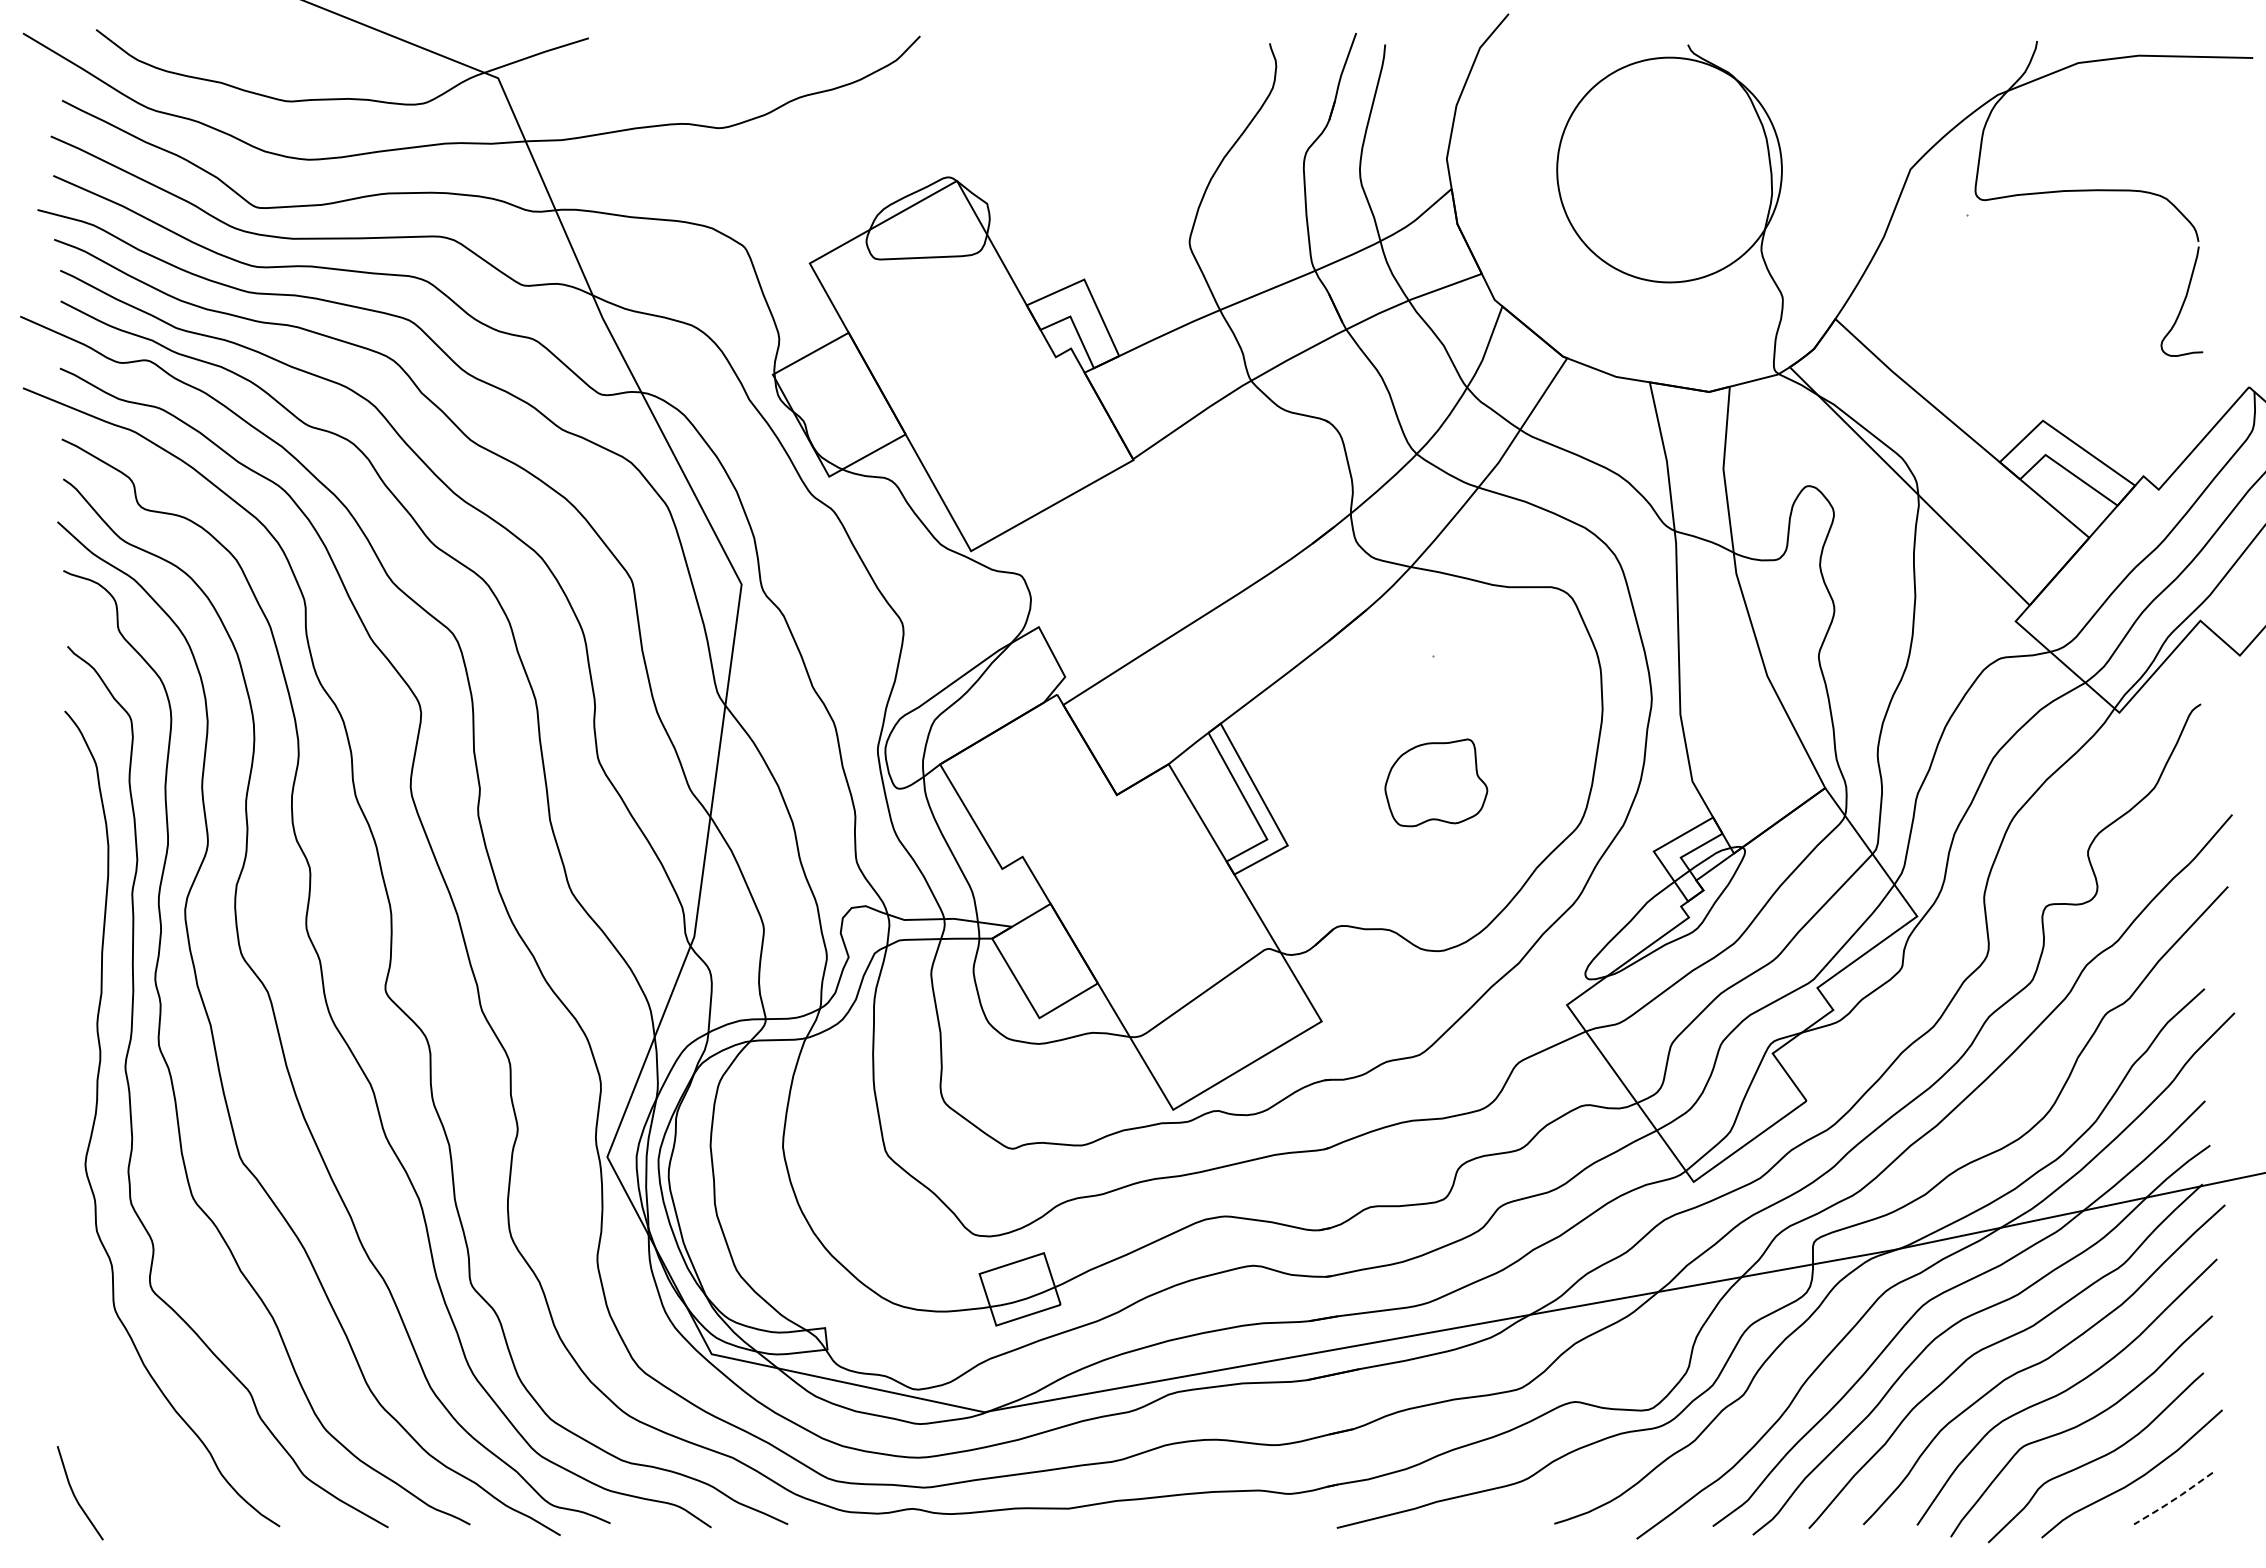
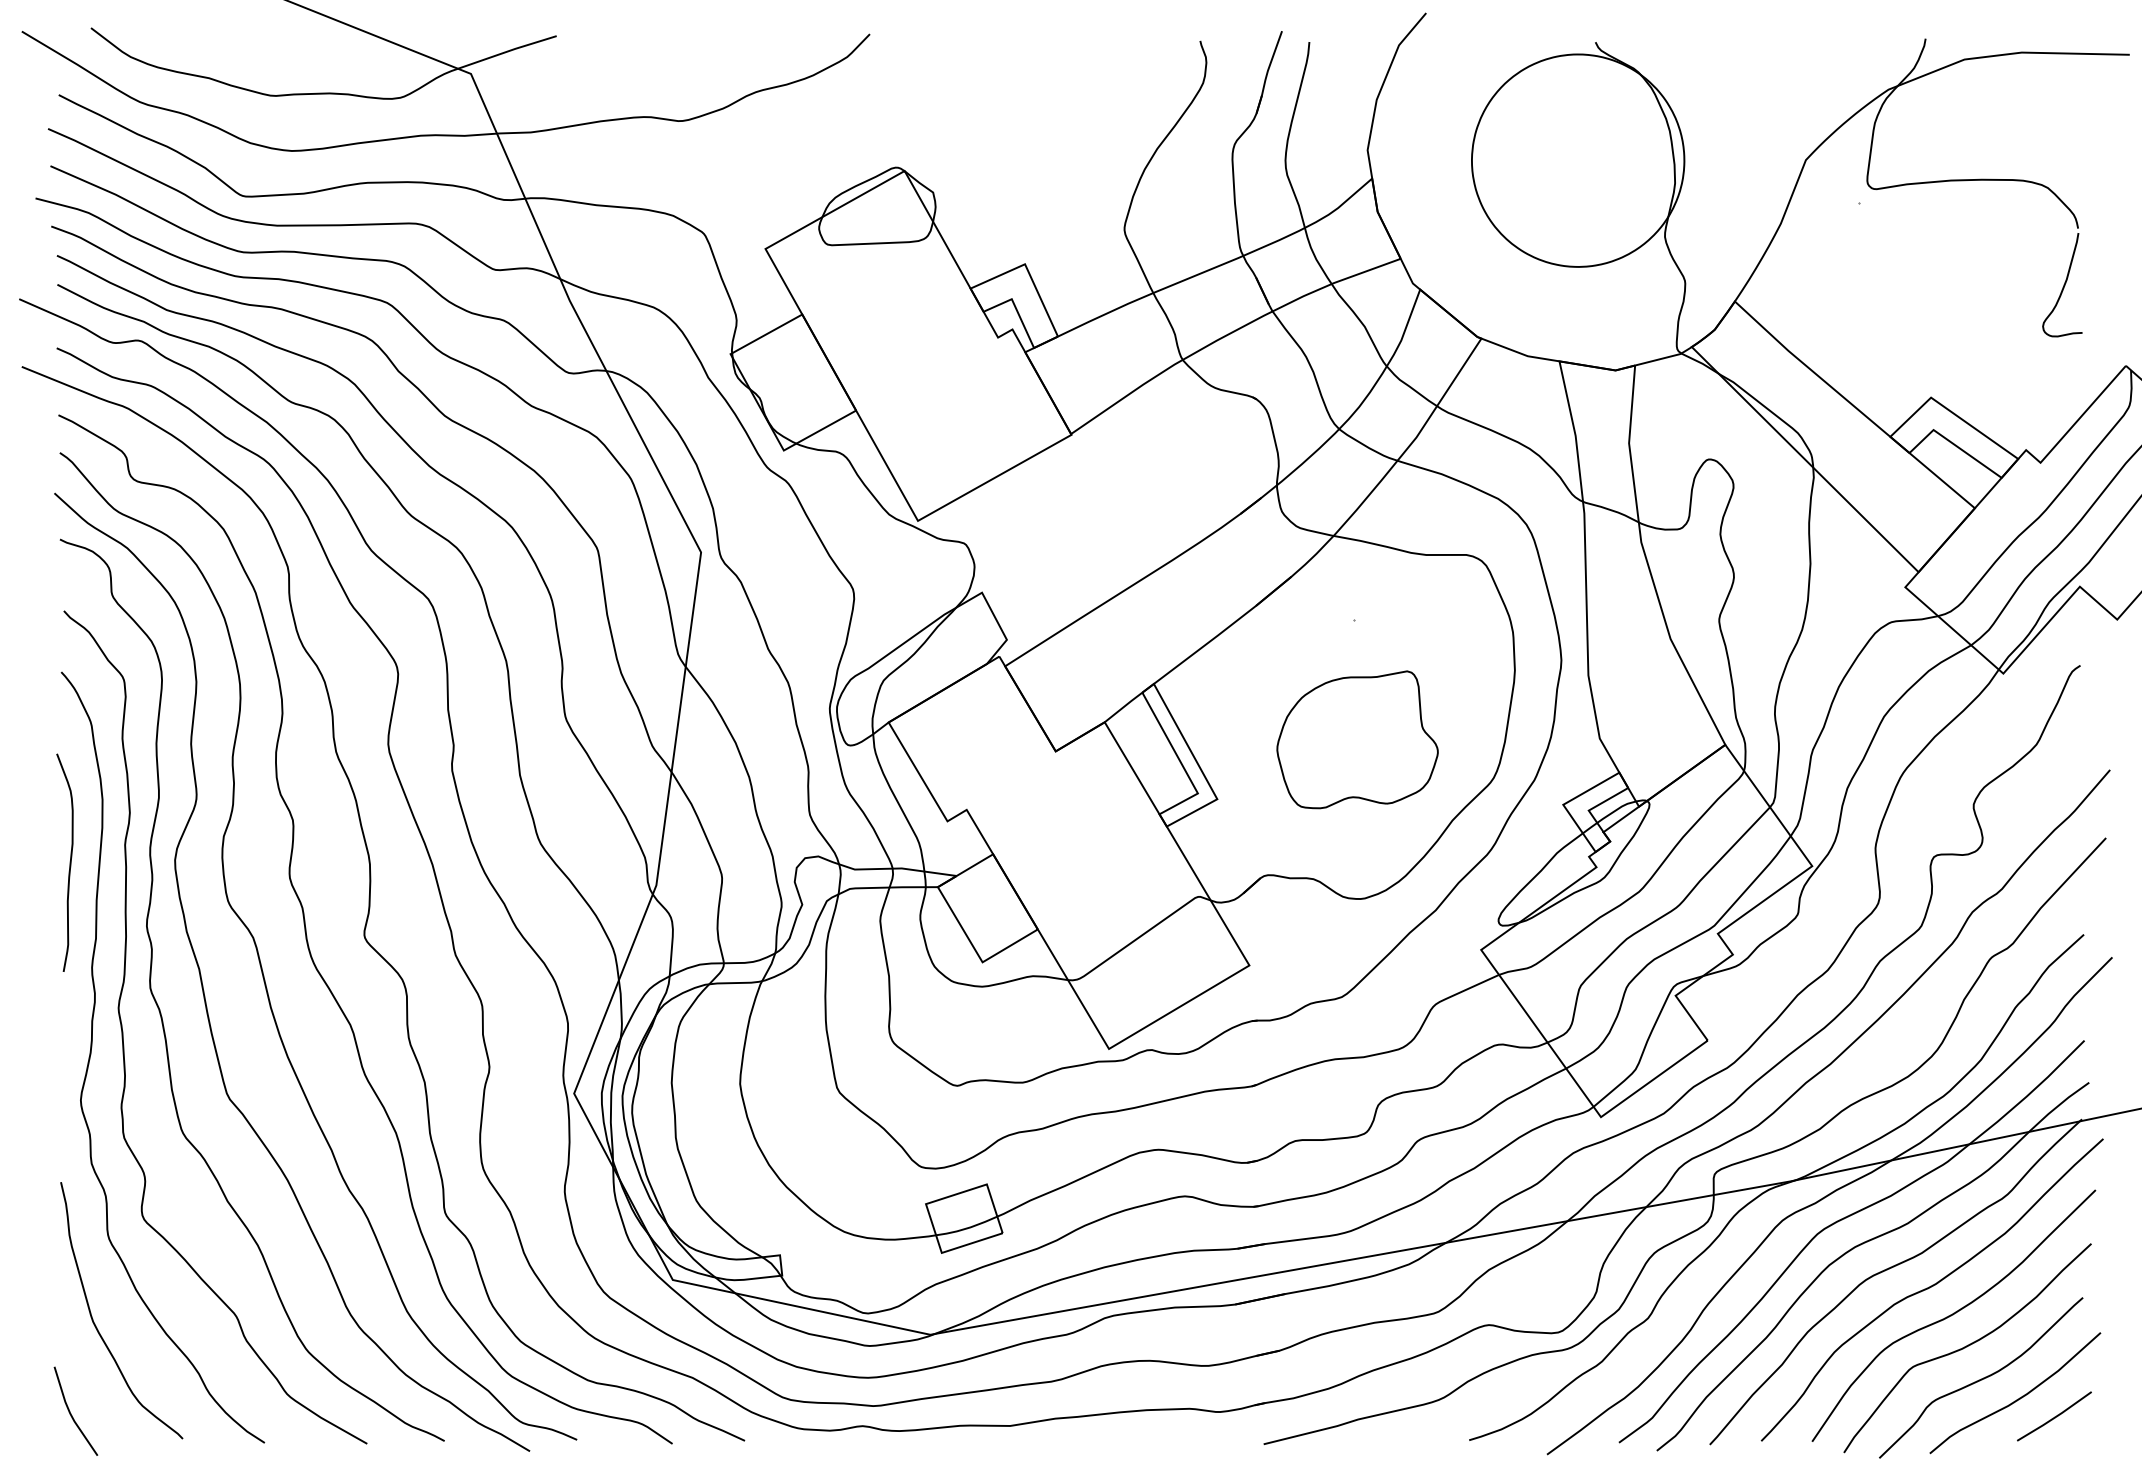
part: (1436, 782) -> (1357, 739), size x1.67
curve: (73, 912) -> (69, 862), added
curve: (101, 1401) -> (96, 1324), added
line: (2173, 1499) -> (2054, 1417), dashed -> solid

